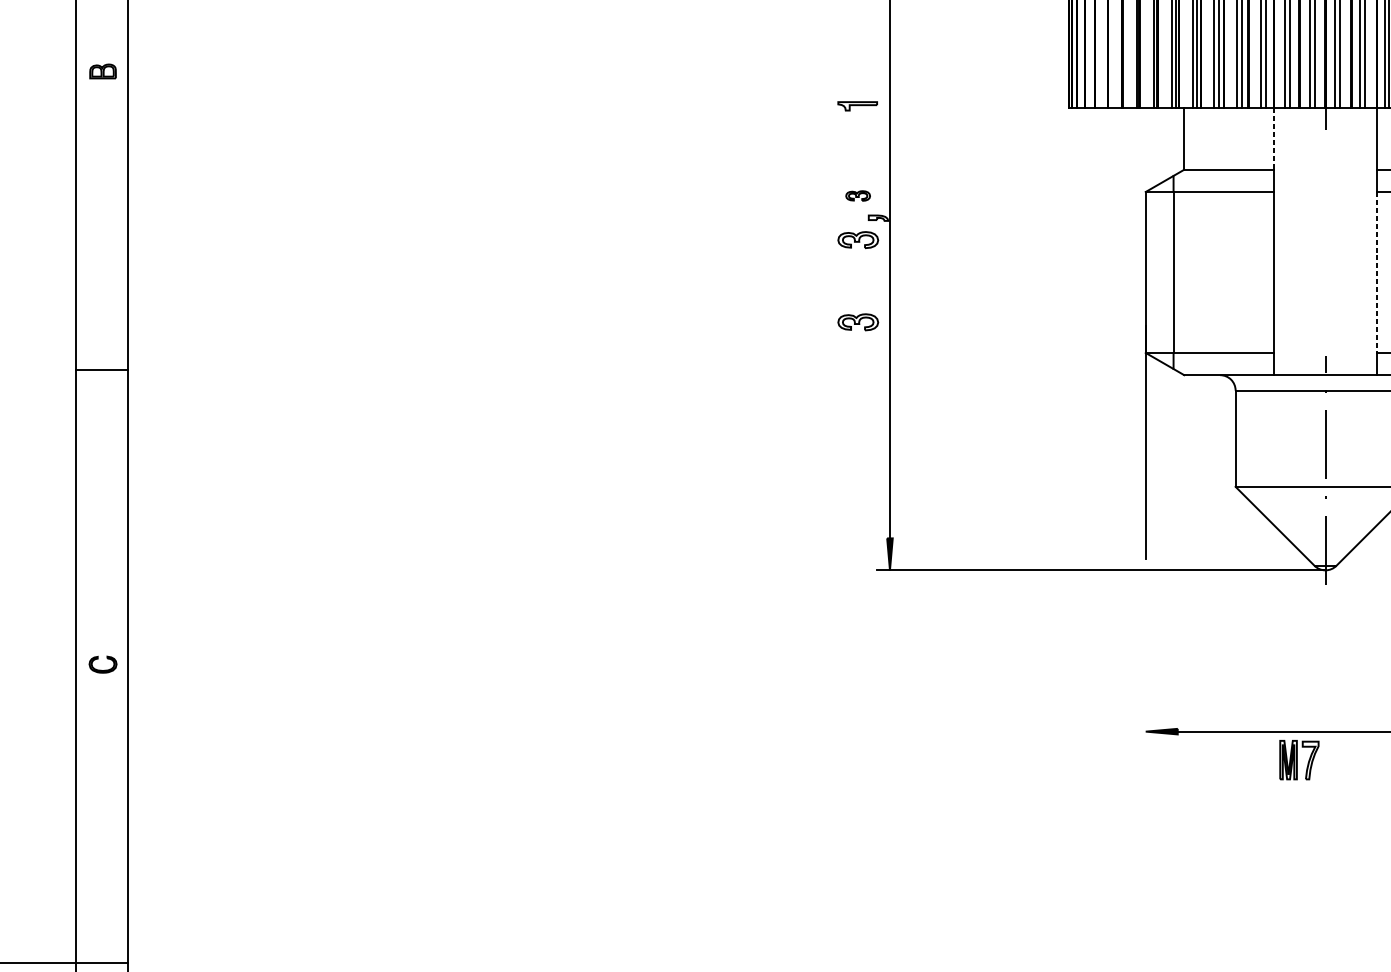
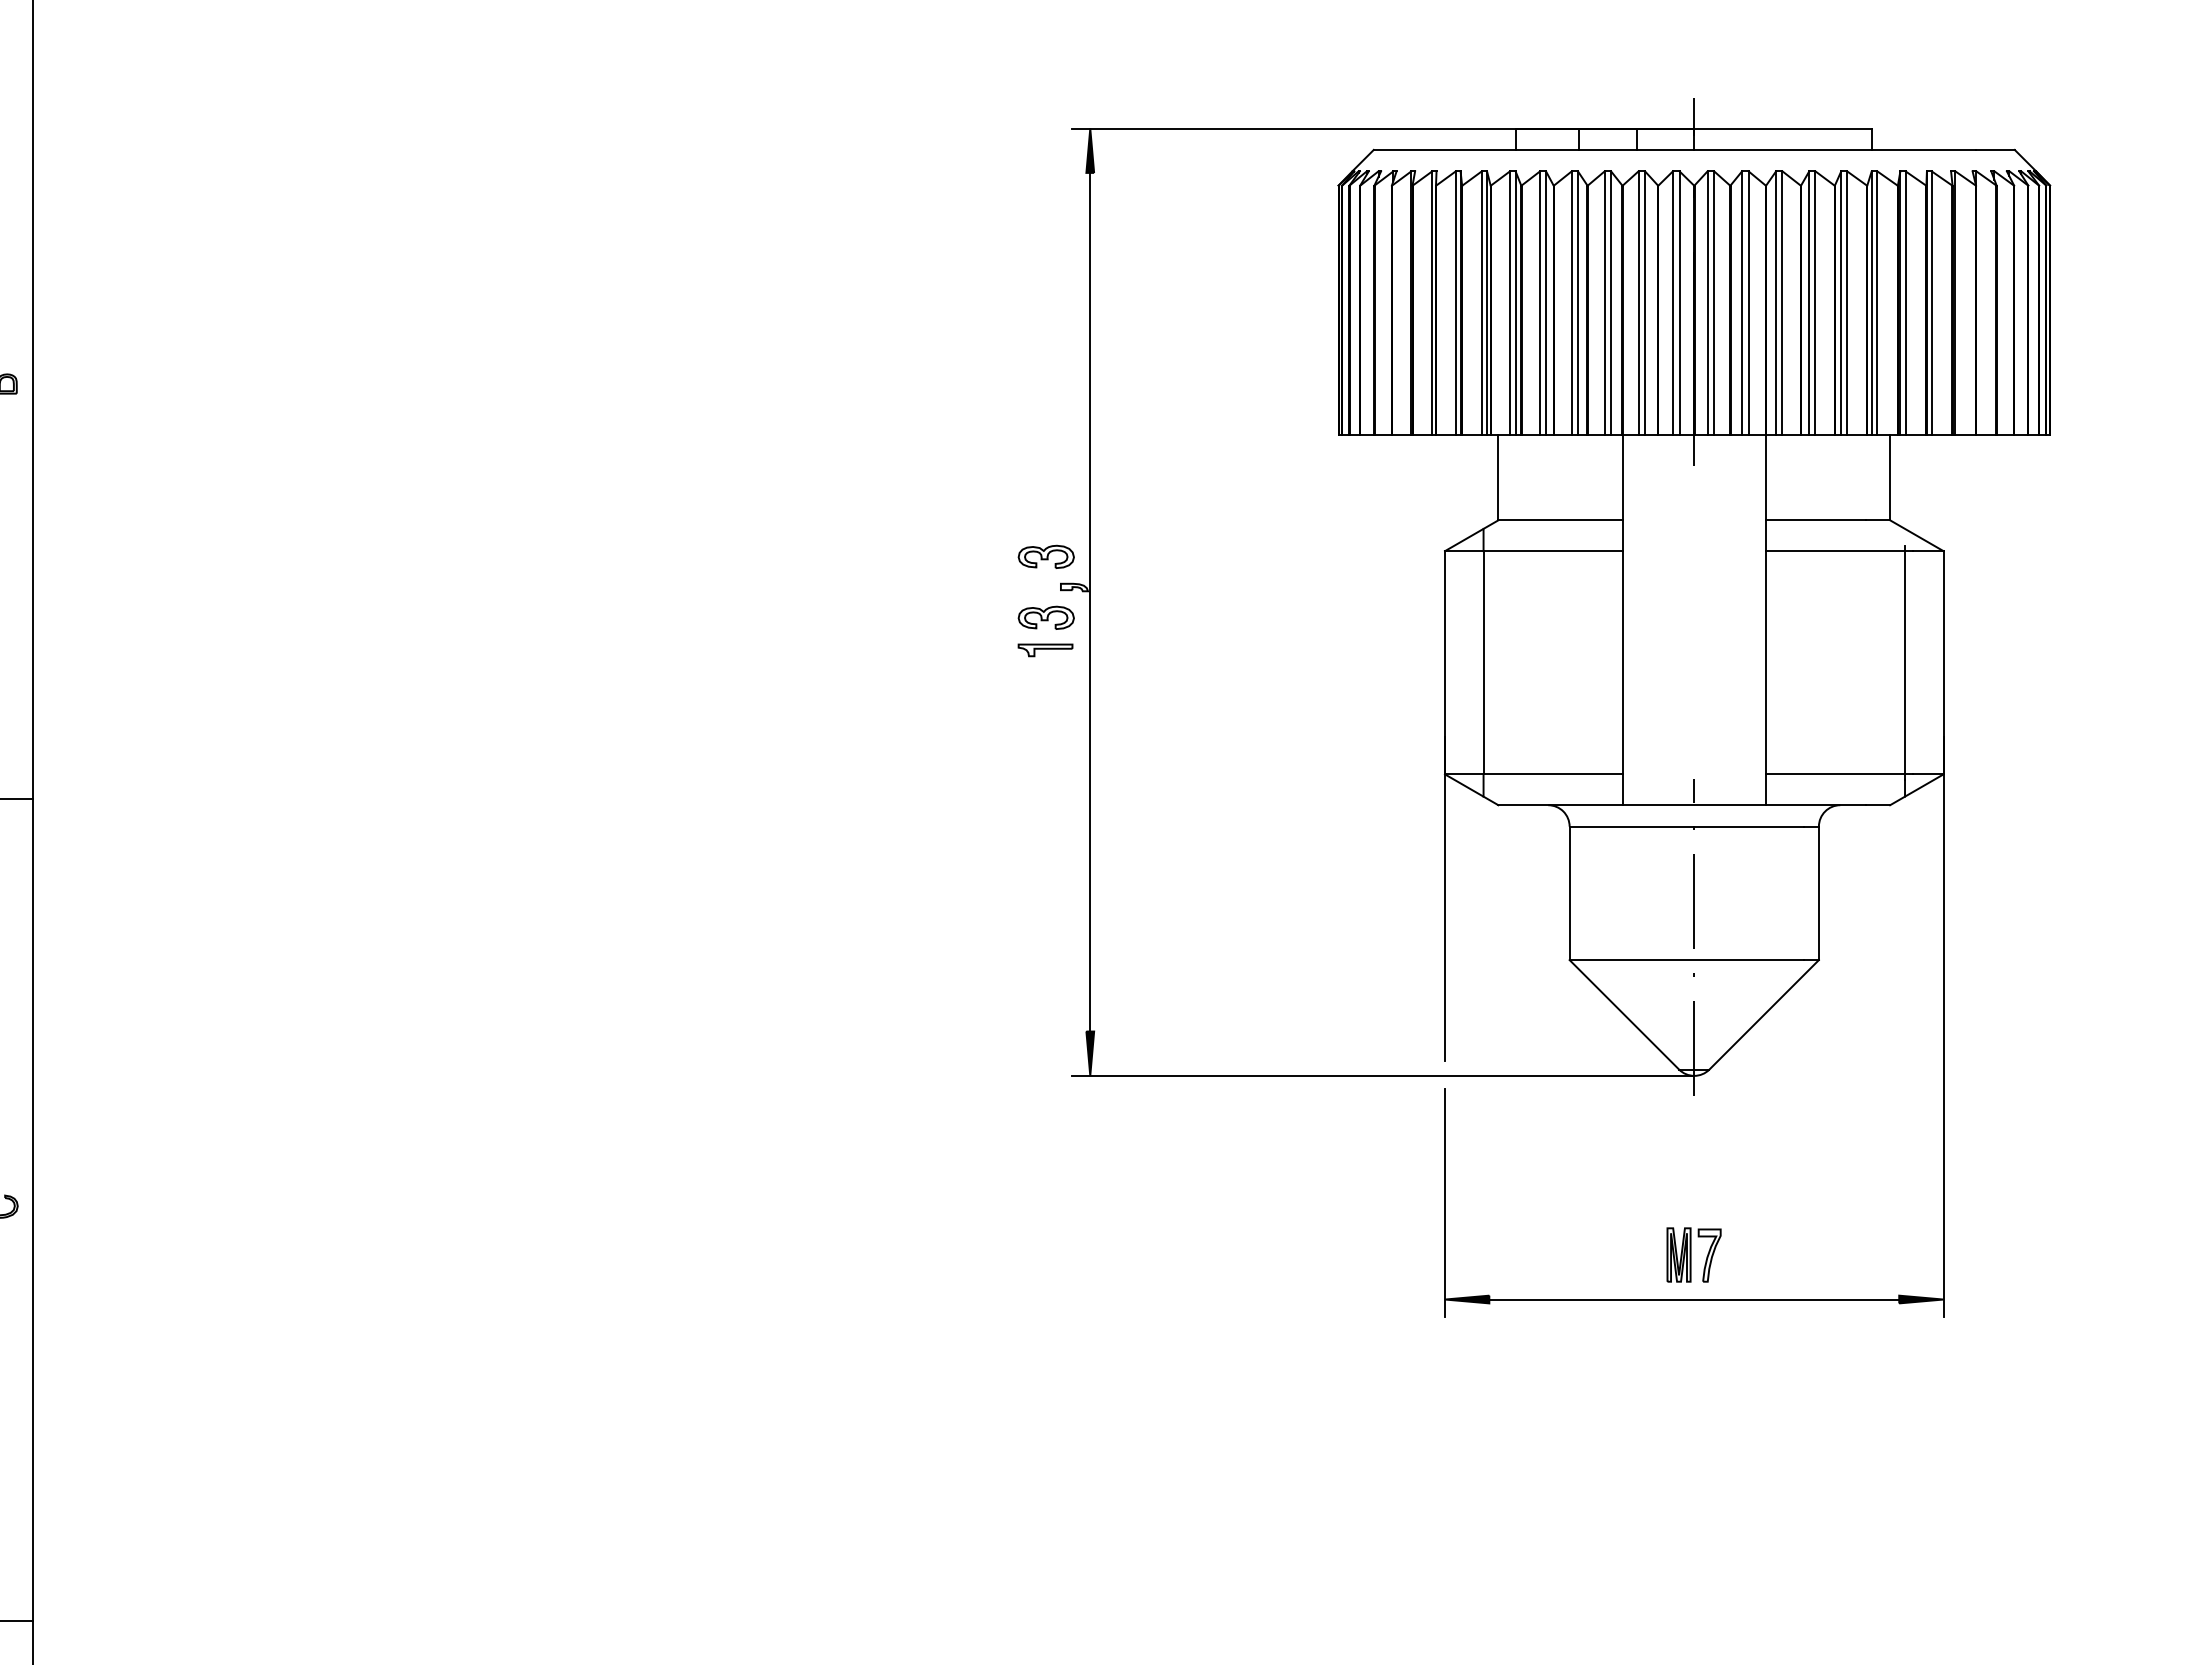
part: (857, 106) -> (1045, 650), moved
line: (1274, 138) -> (1623, 477), dashed -> solid
part: (857, 195) -> (1045, 556), size x1.67
line: (1376, 272) -> (1765, 662), dashed -> solid
part: (857, 322) -> (1045, 731), removed
line: (1145, 661) -> (1444, 1202), added
part: (1298, 759) -> (1693, 1254), moved

